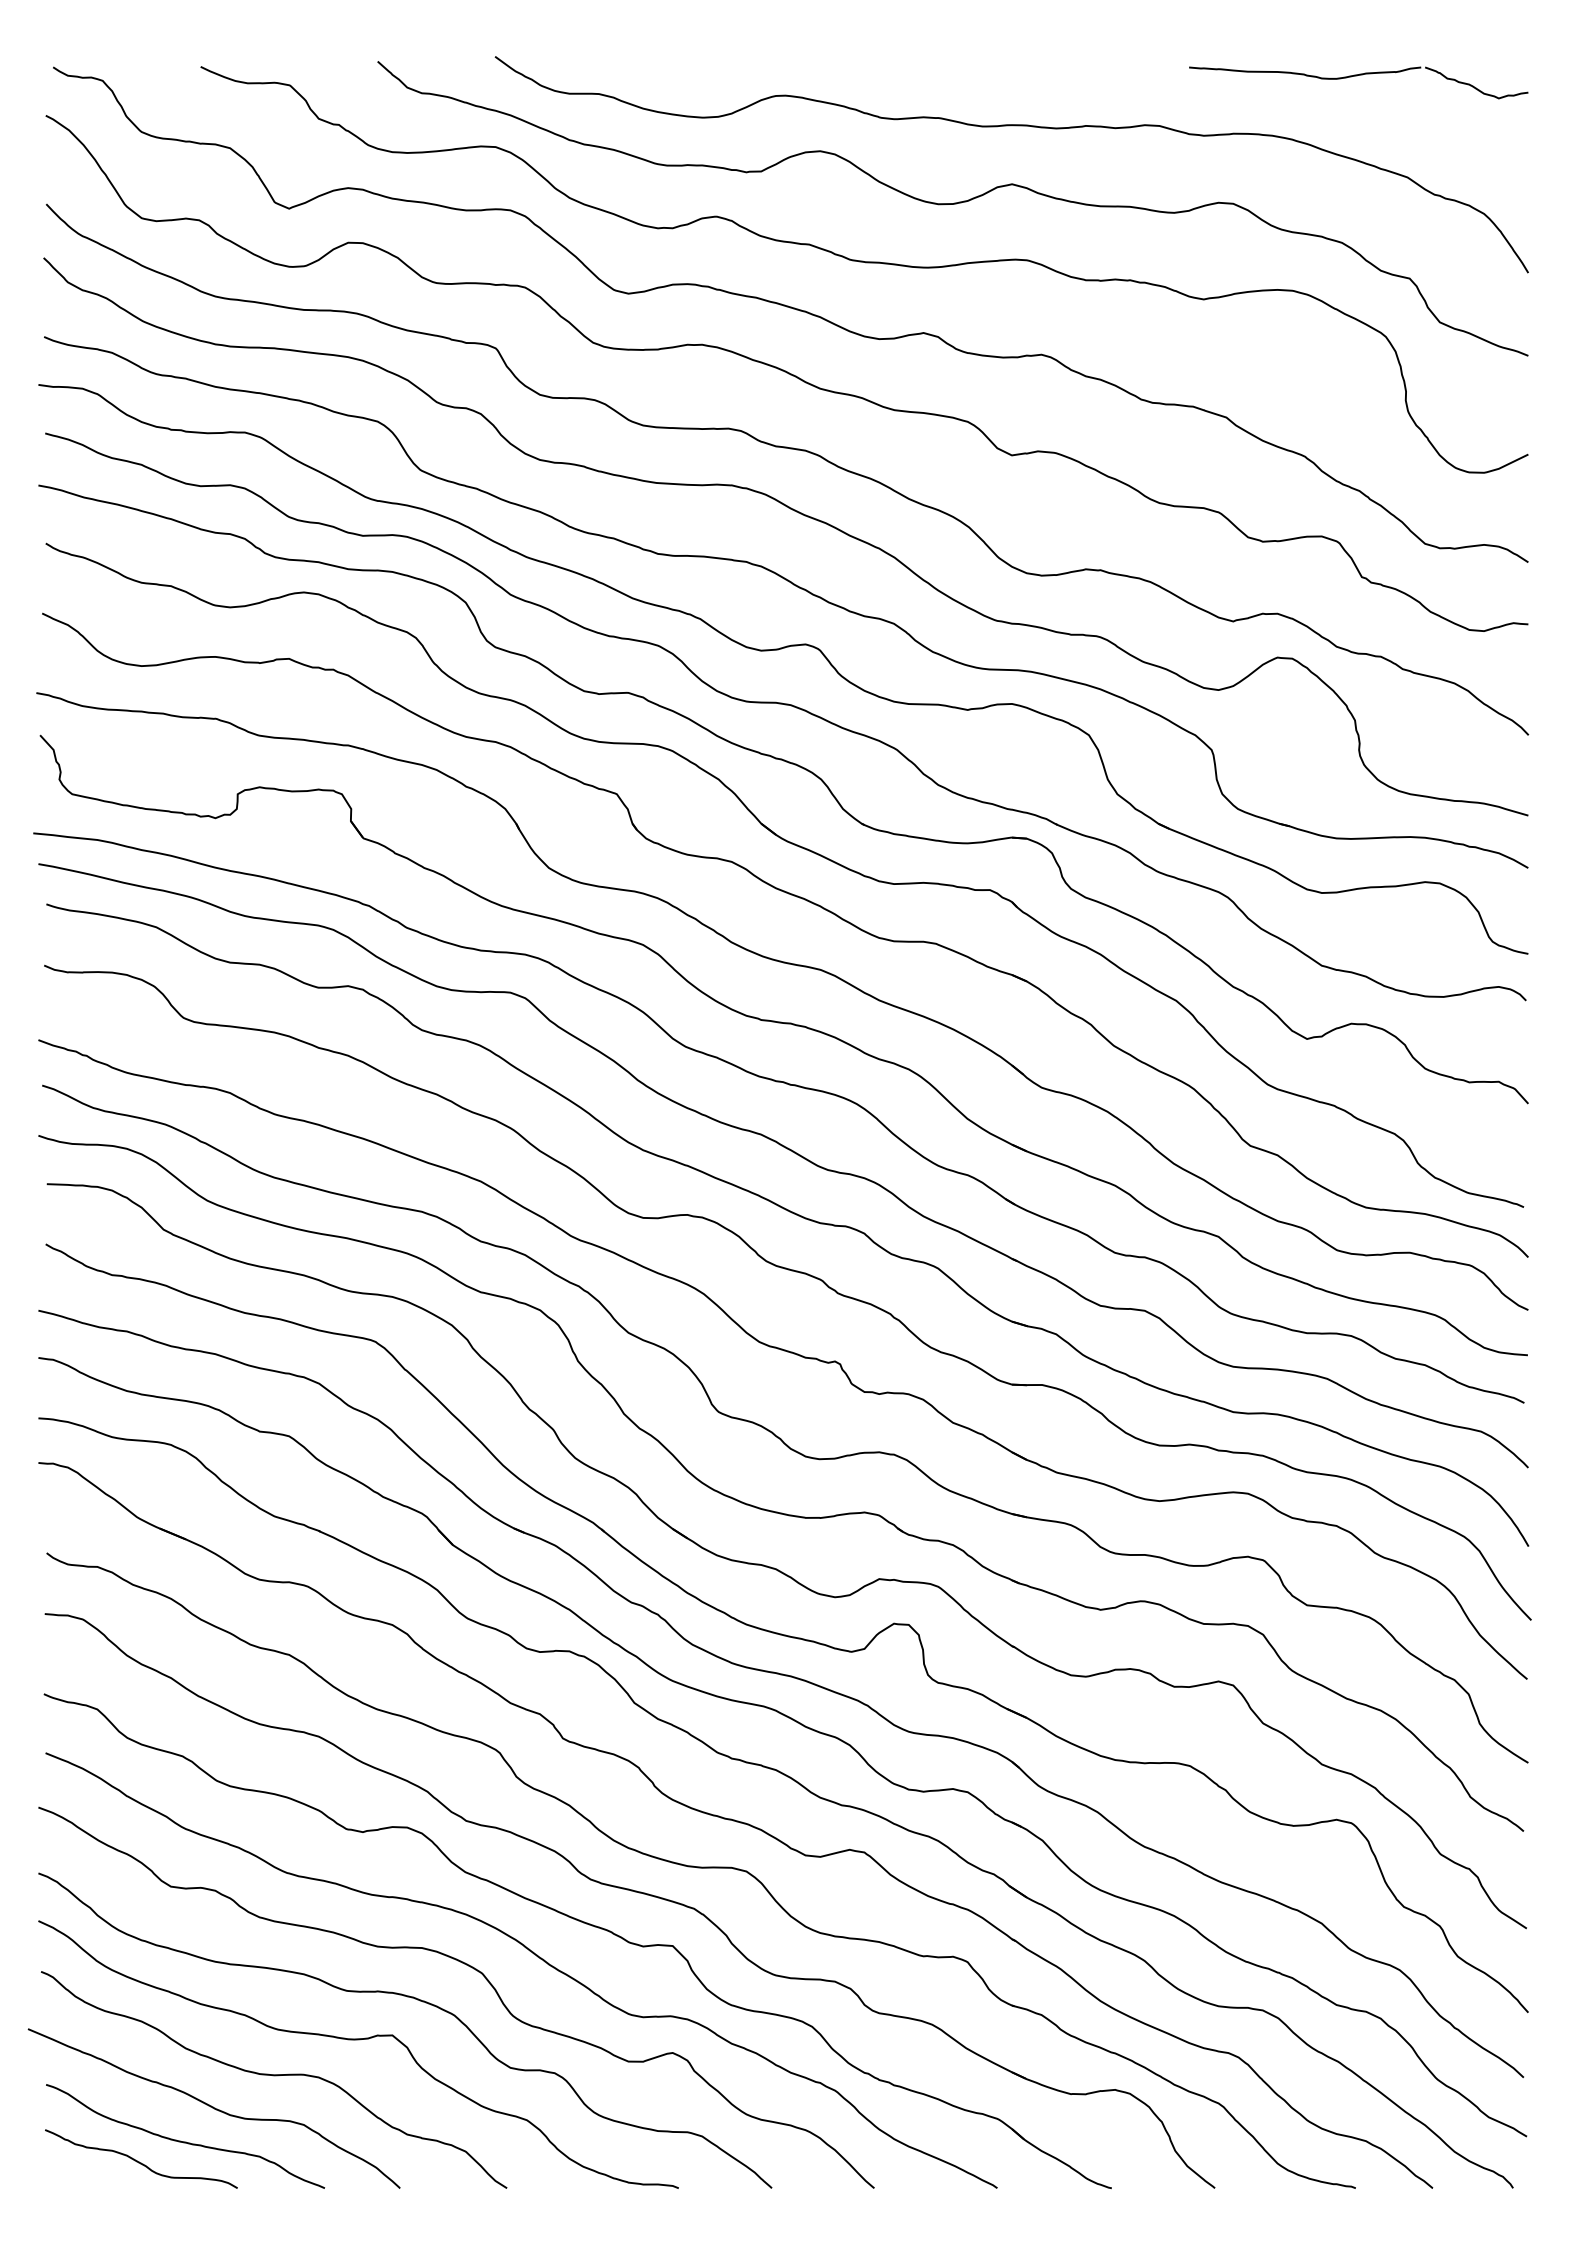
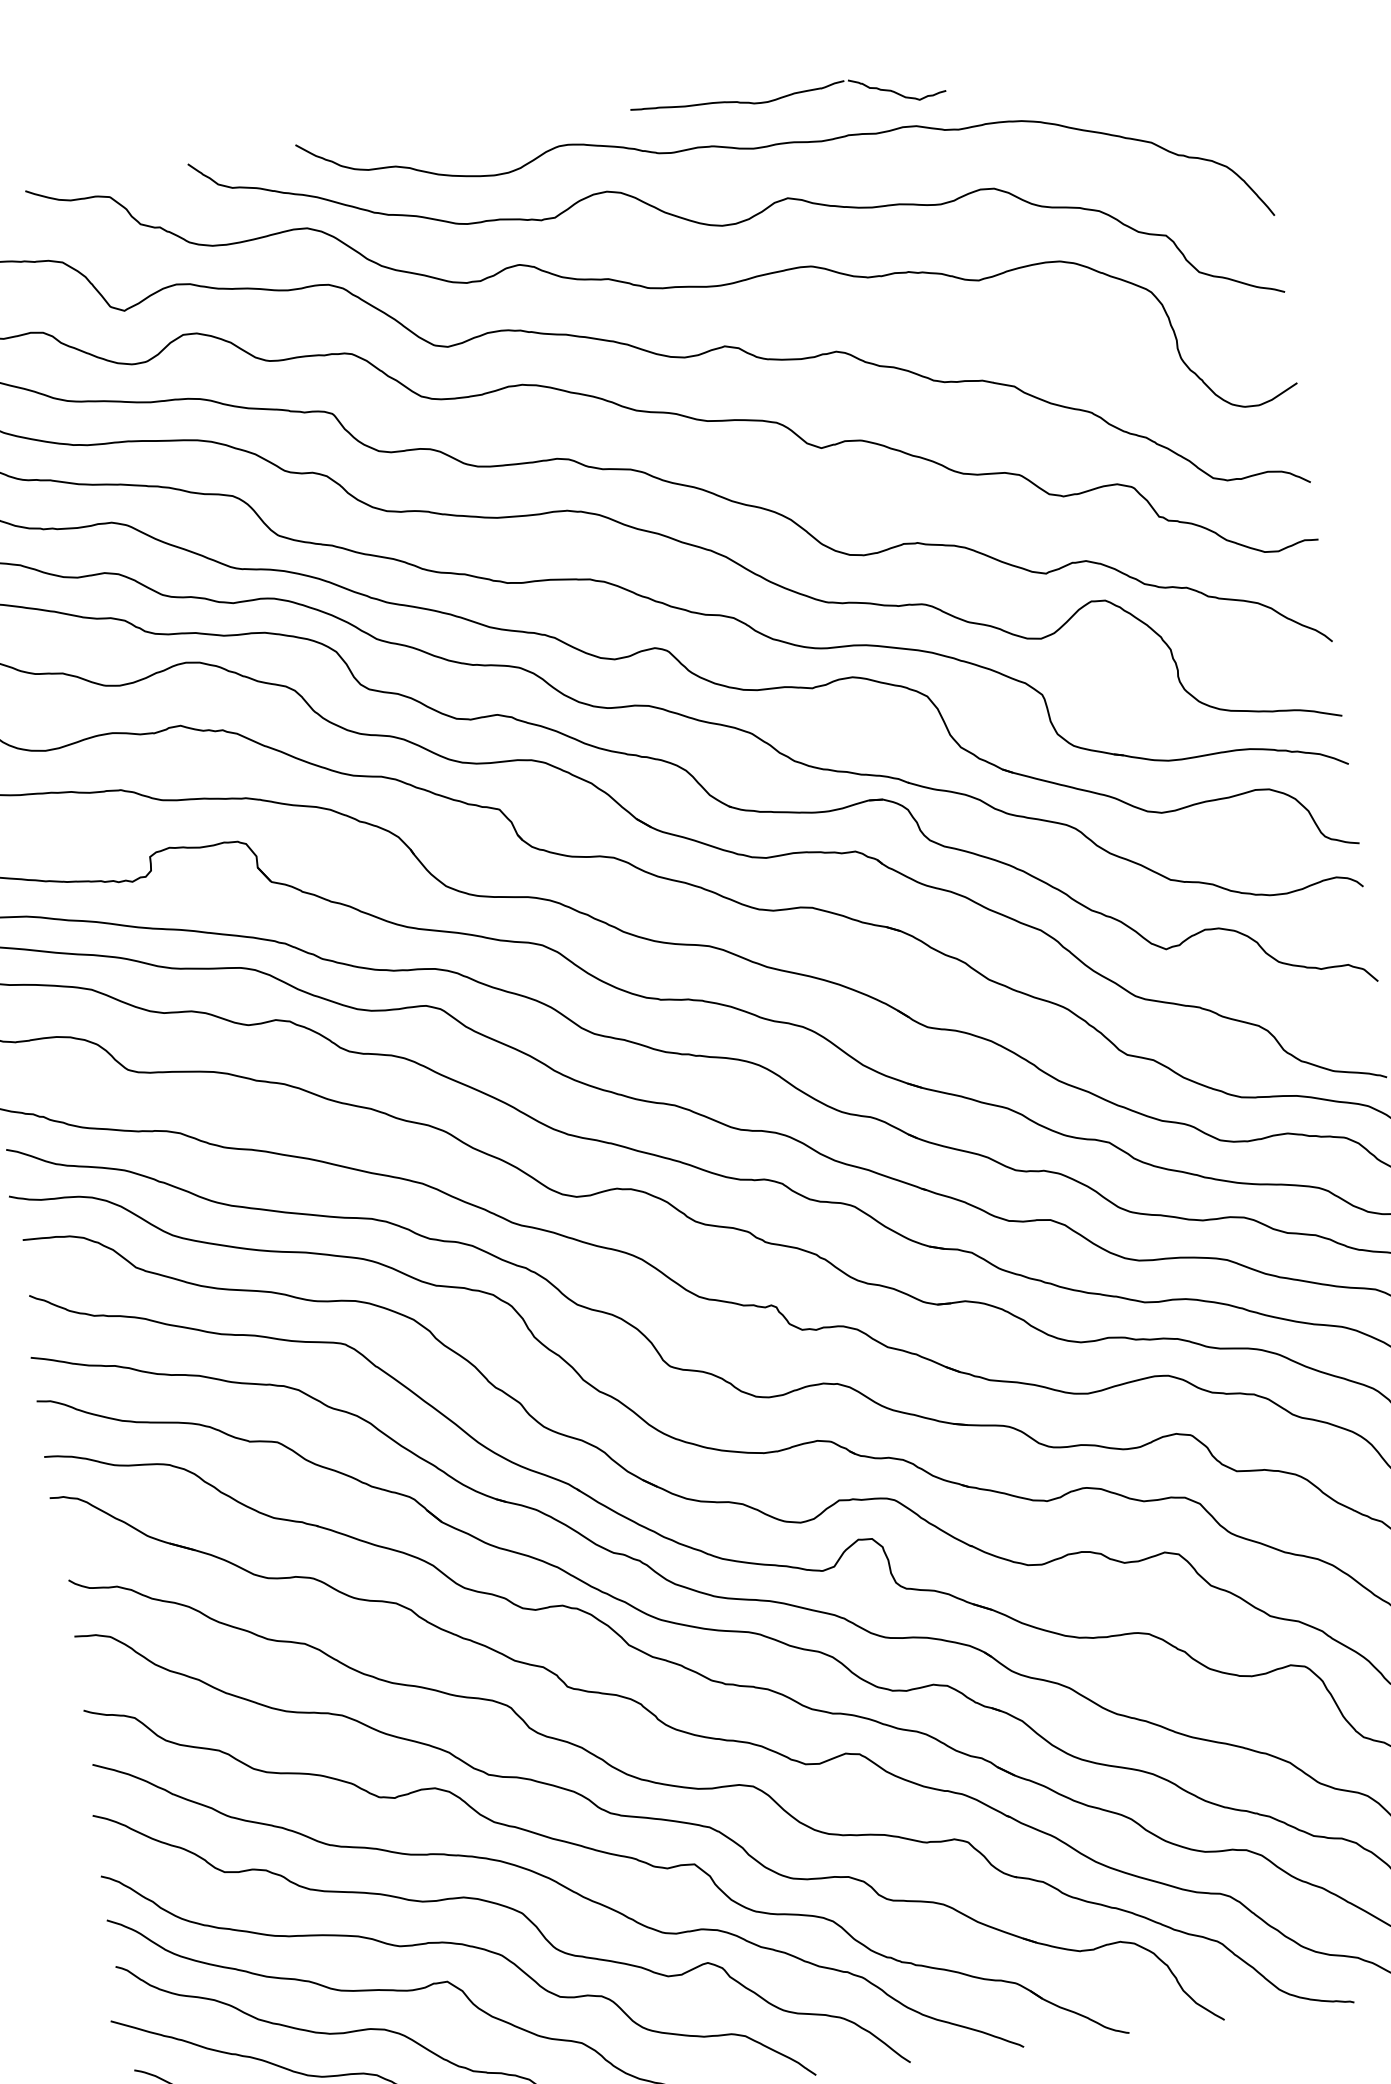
part: (1357, 76) -> (786, 97), moved

